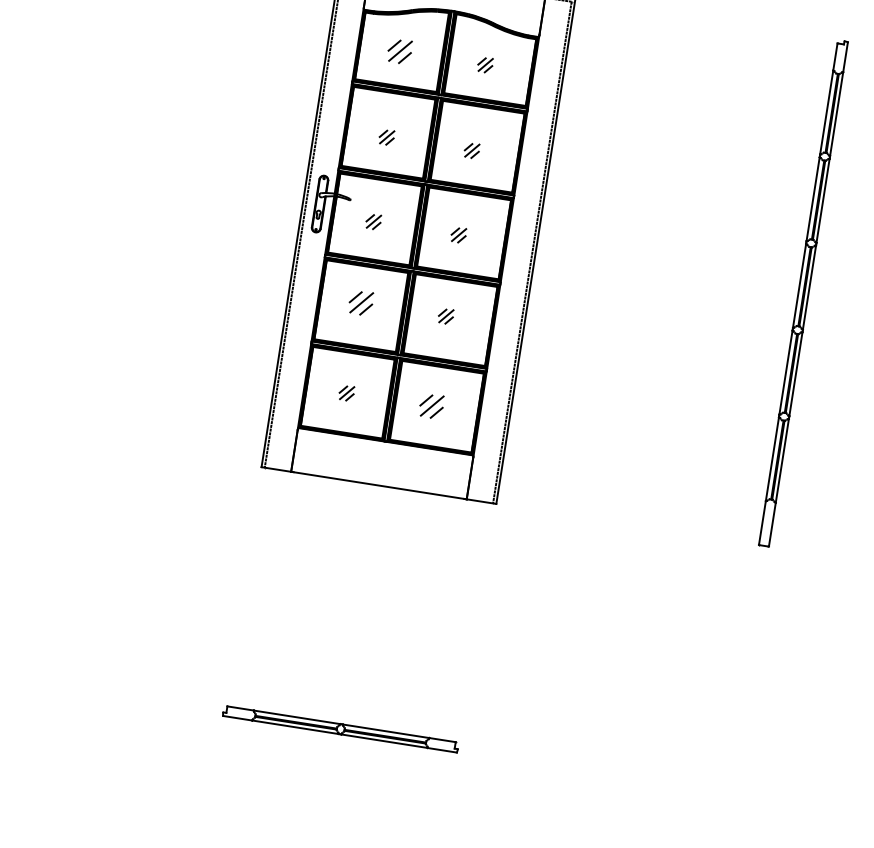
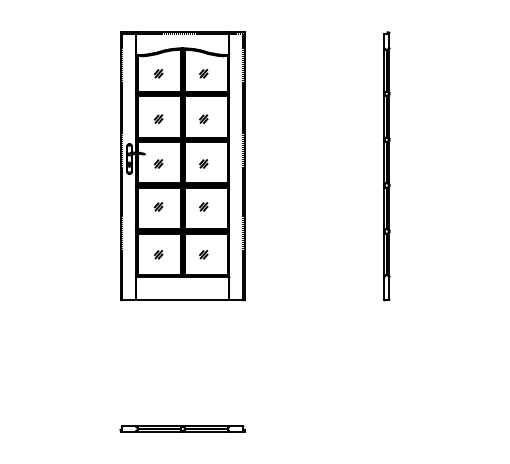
part: (400, 51) -> (158, 73), size x0.62
part: (360, 302) -> (158, 206), size x0.62
part: (431, 406) -> (203, 254), size x0.62

